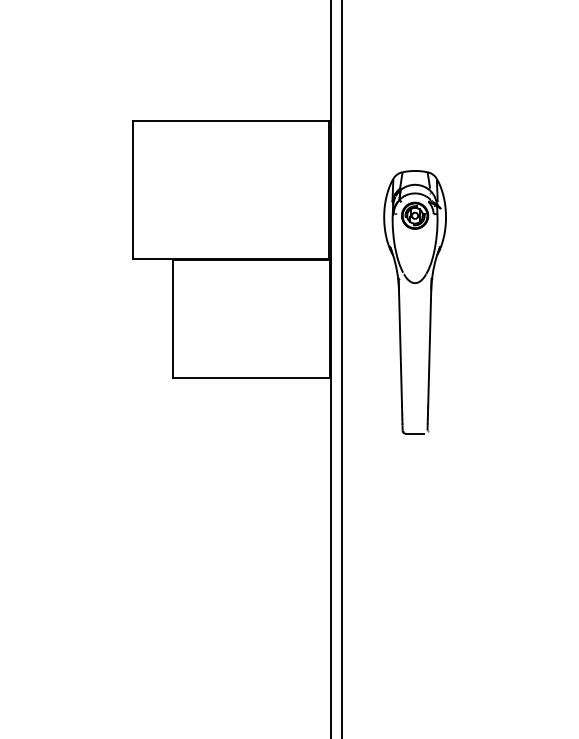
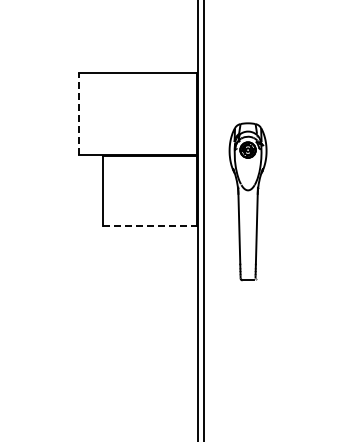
line: (133, 189) -> (79, 113), solid -> dashed
part: (414, 301) -> (247, 201), moved
line: (251, 377) -> (150, 225), solid -> dashed

